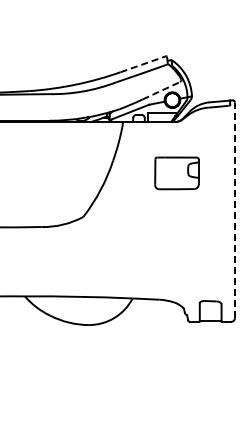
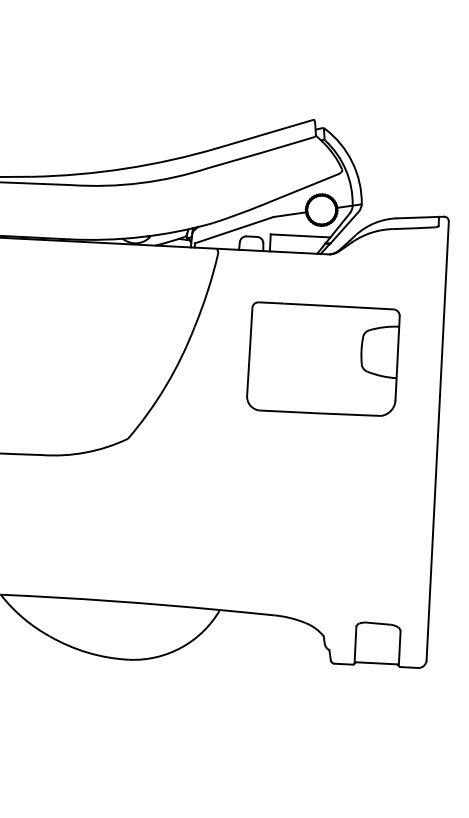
line: (143, 64) -> (266, 134), dashed -> solid
line: (161, 90) -> (300, 189), dashed -> solid
part: (176, 173) -> (322, 359), size x1.67
line: (235, 210) -> (438, 441), dashed -> solid

